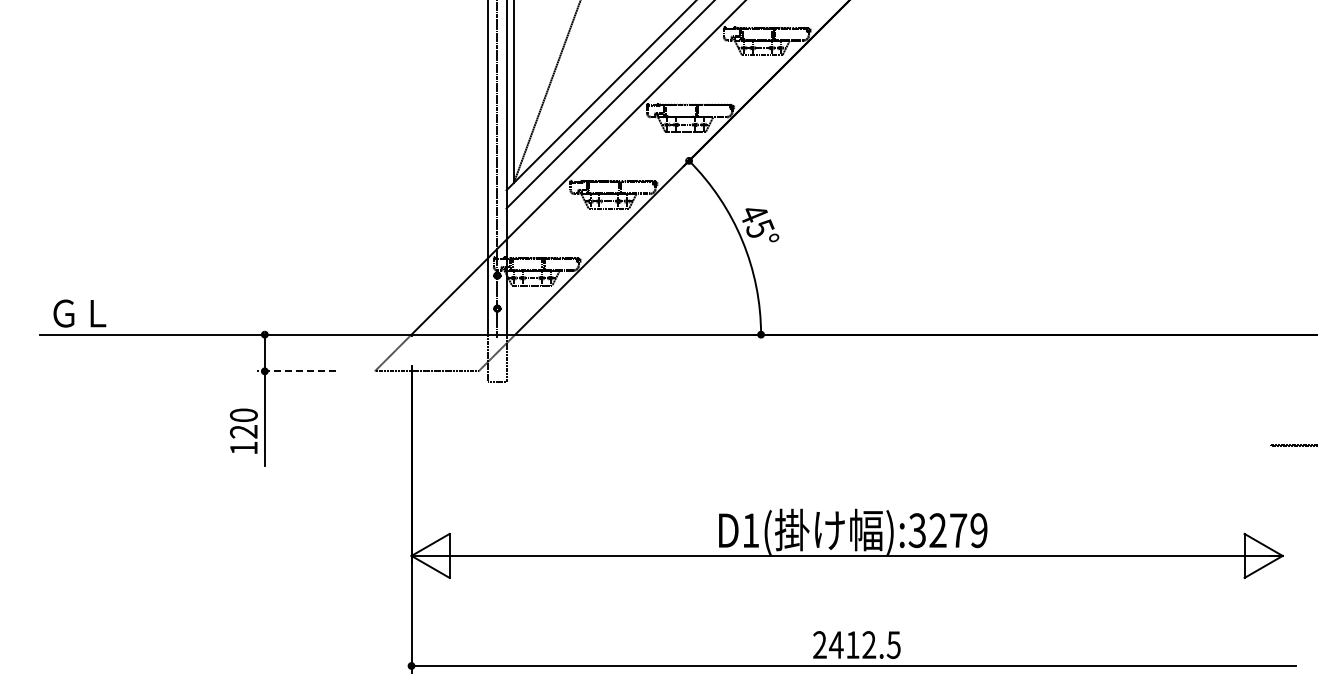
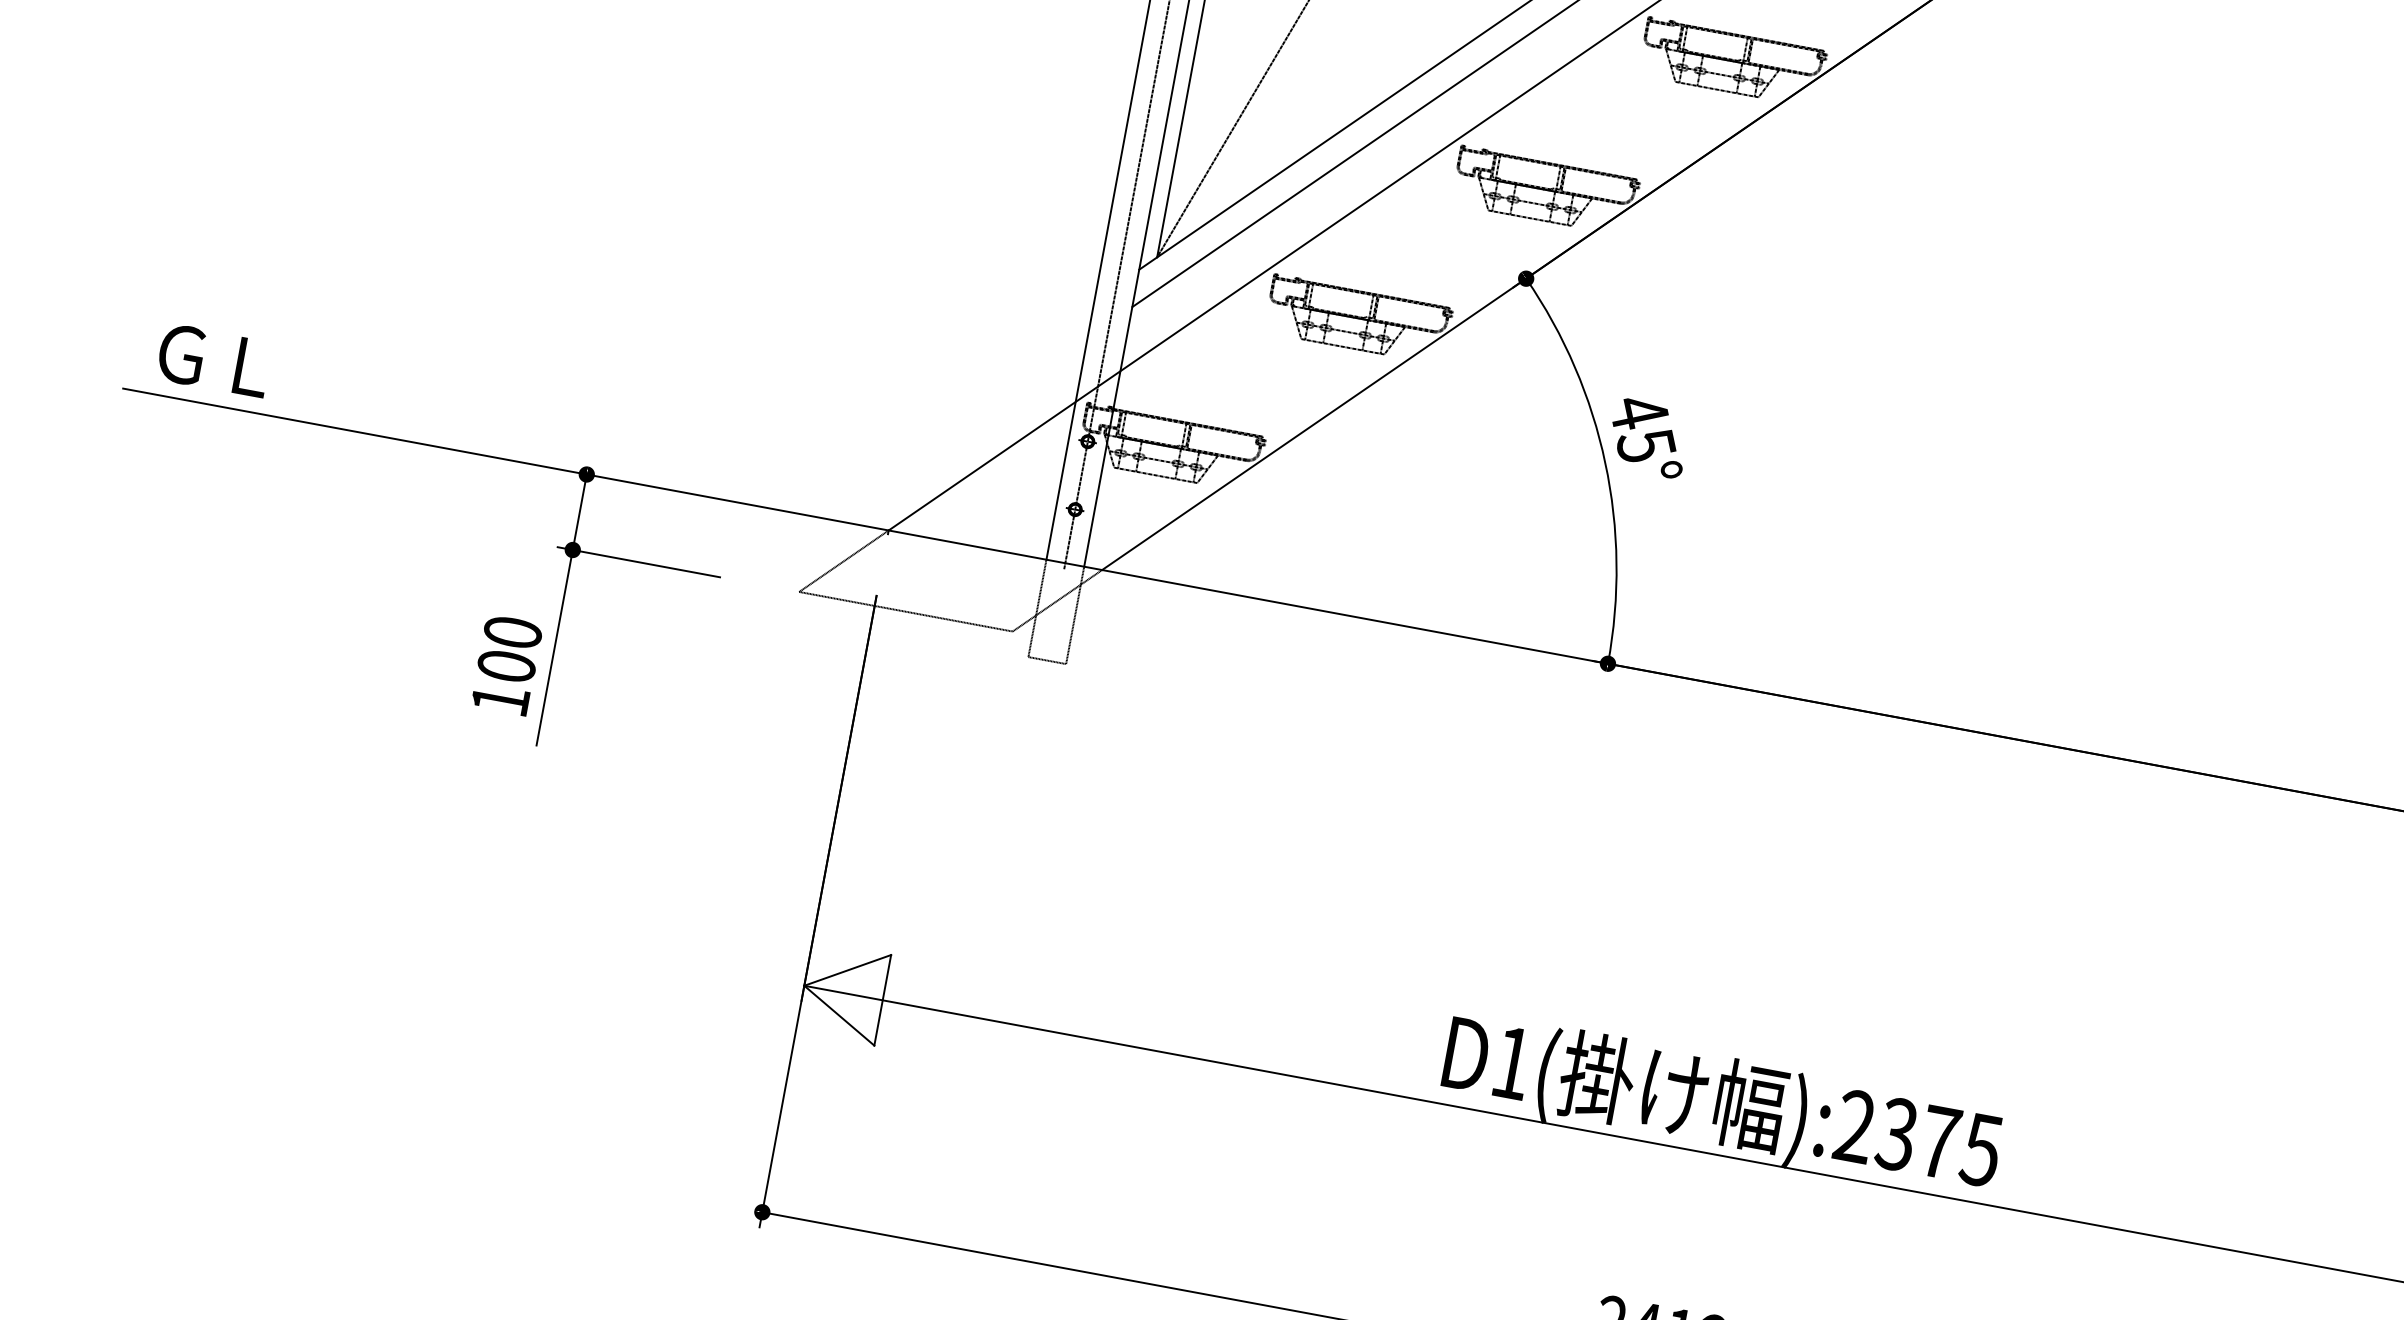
line: (296, 371) -> (637, 562), dashed -> solid
text: (243, 431) -> (505, 665), 120 -> 100
text: (947, 530) -> (1916, 1137), ):3279 -> ):2375

